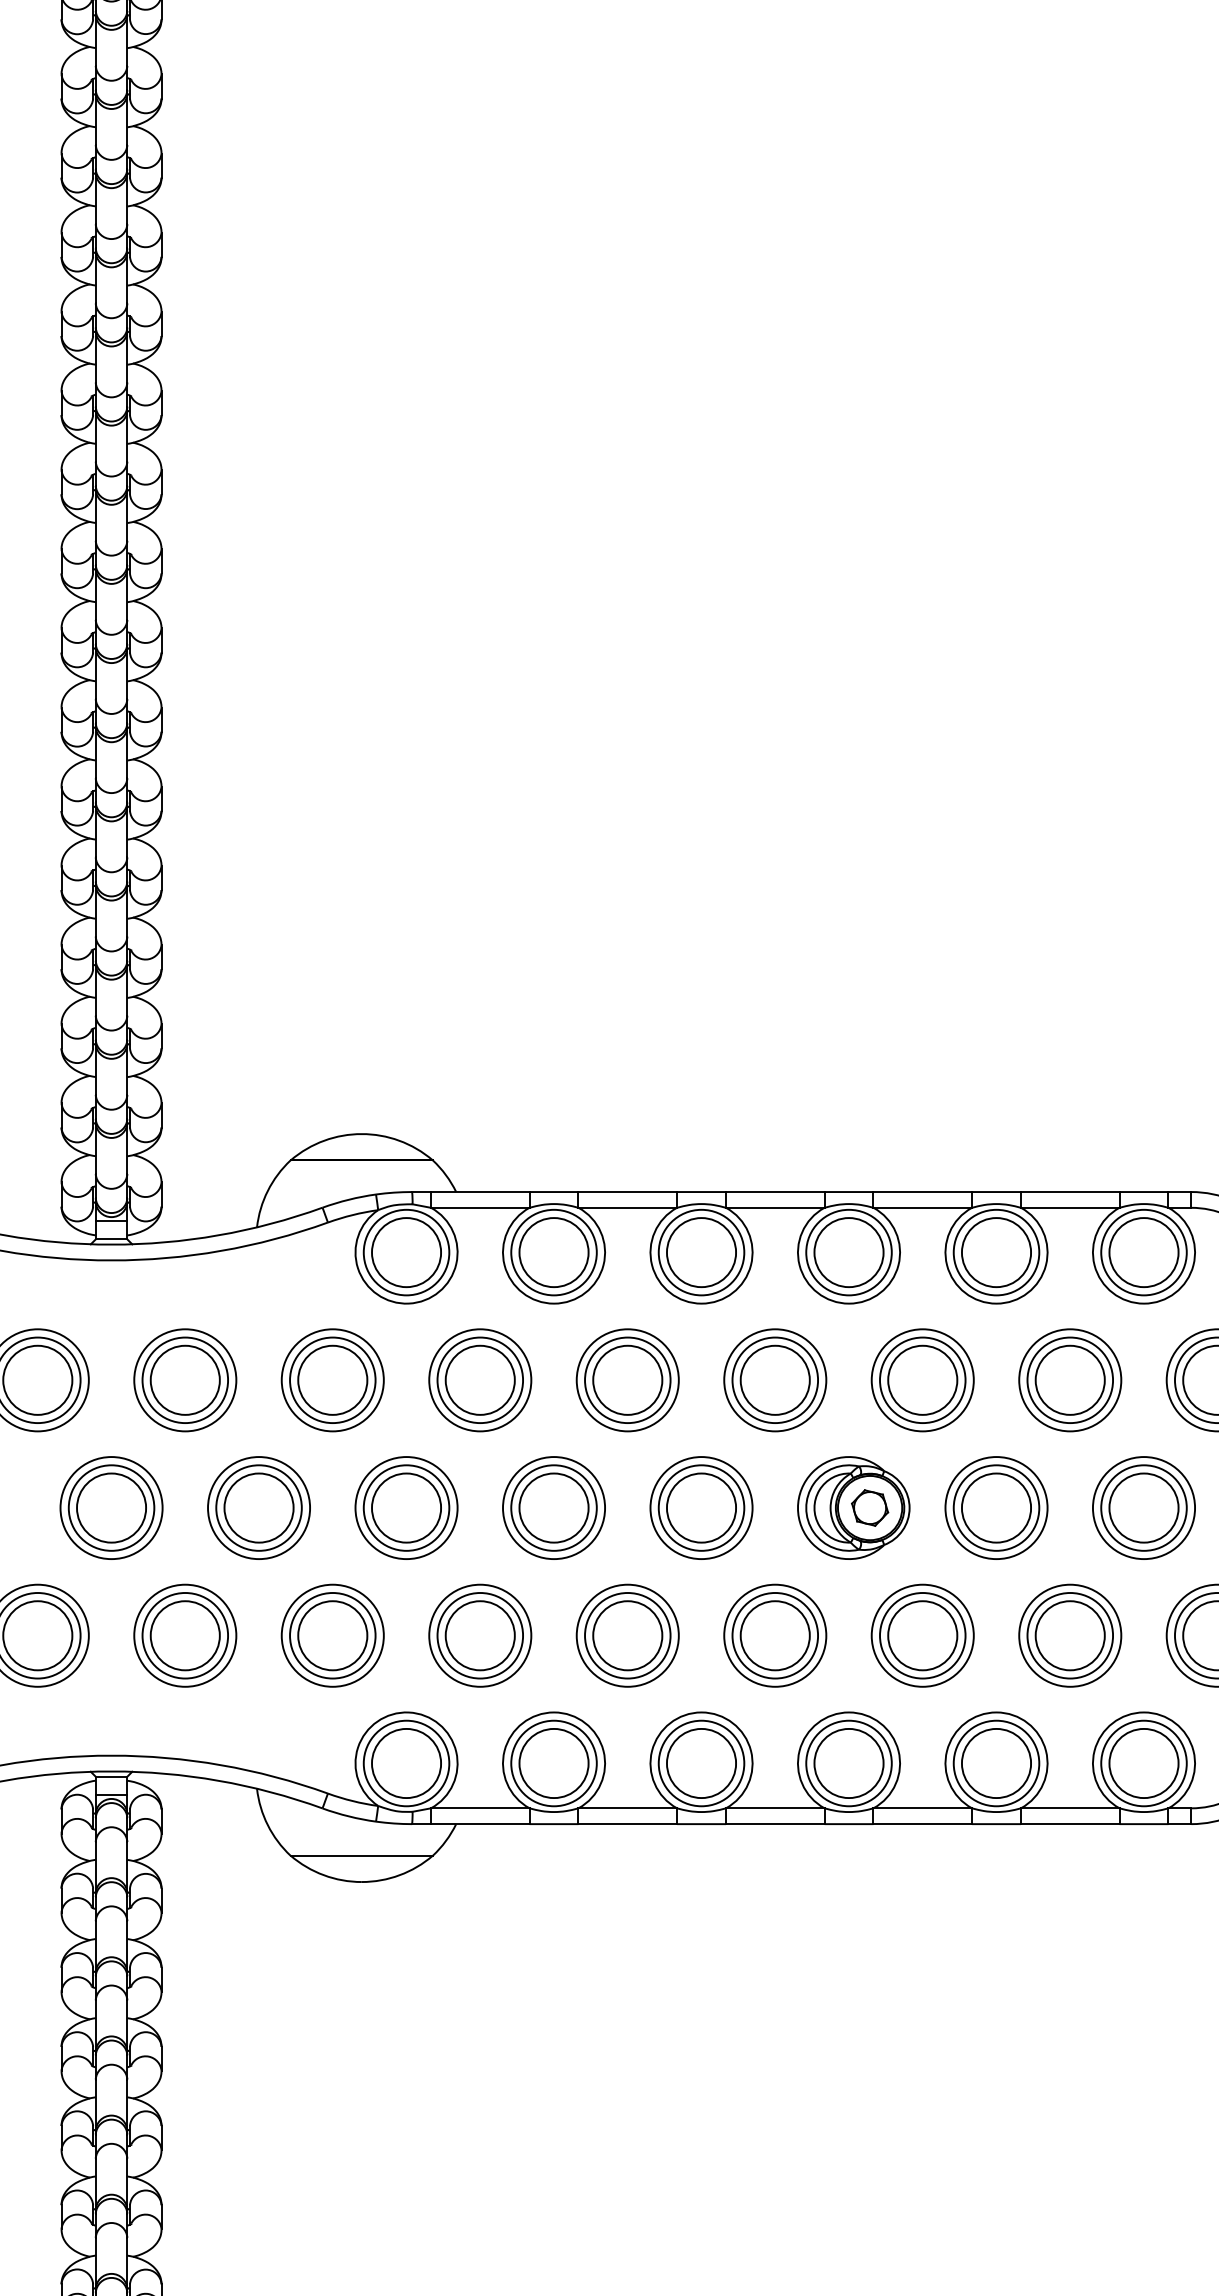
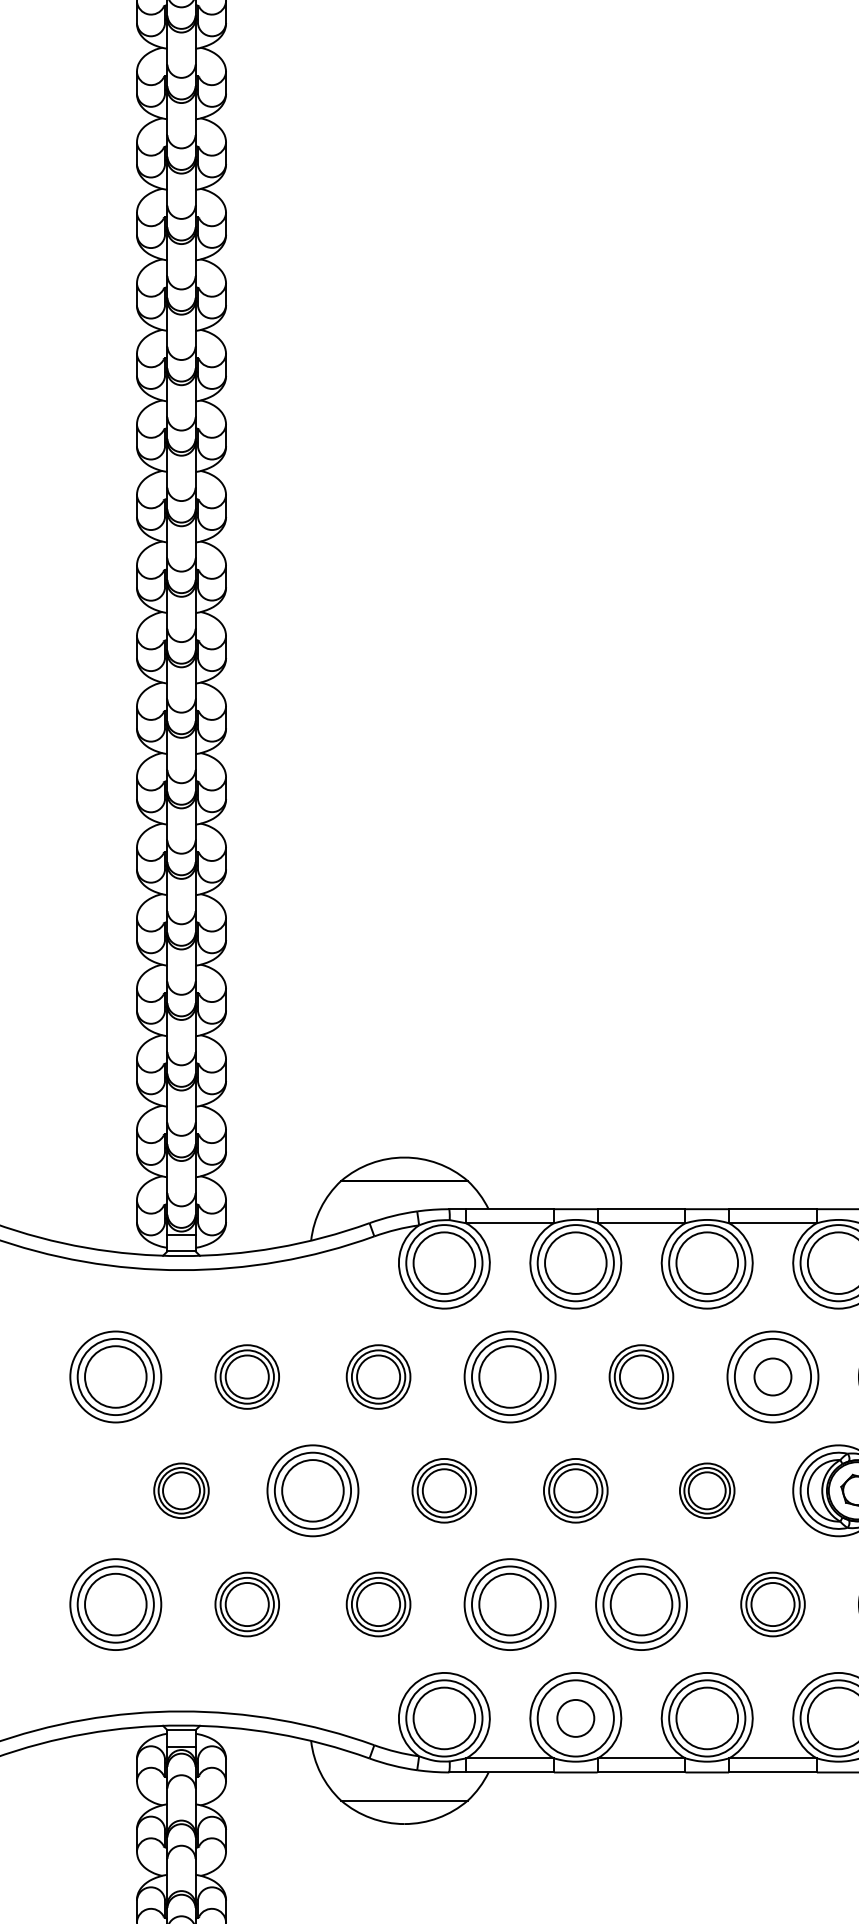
circle: (774, 1379) -> (772, 1376), size x0.6
part: (185, 1380) -> (247, 1377), size x0.7
part: (332, 1380) -> (378, 1377), size x0.7
part: (627, 1380) -> (641, 1377), size x0.7
part: (111, 1507) -> (181, 1490), size x0.6
part: (406, 1507) -> (444, 1490), size x0.7
part: (553, 1507) -> (575, 1490), size x0.7
part: (701, 1507) -> (707, 1490), size x0.6
part: (185, 1635) -> (247, 1604), size x0.7
part: (332, 1635) -> (378, 1604), size x0.7
part: (775, 1635) -> (773, 1604), size x0.7
circle: (553, 1763) -> (575, 1718), size x0.6

